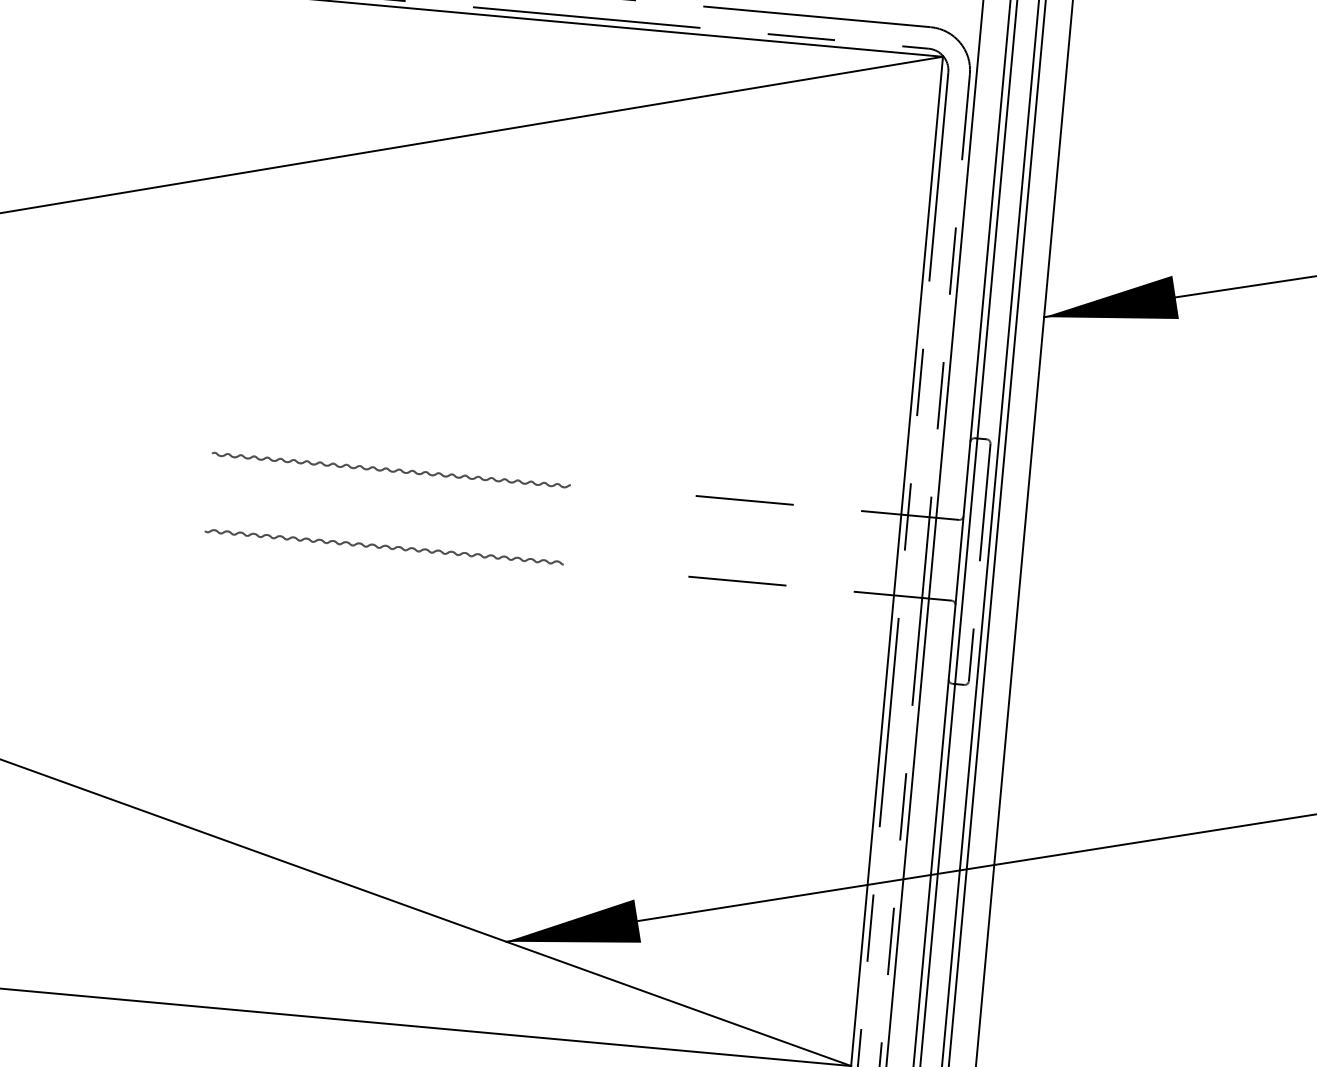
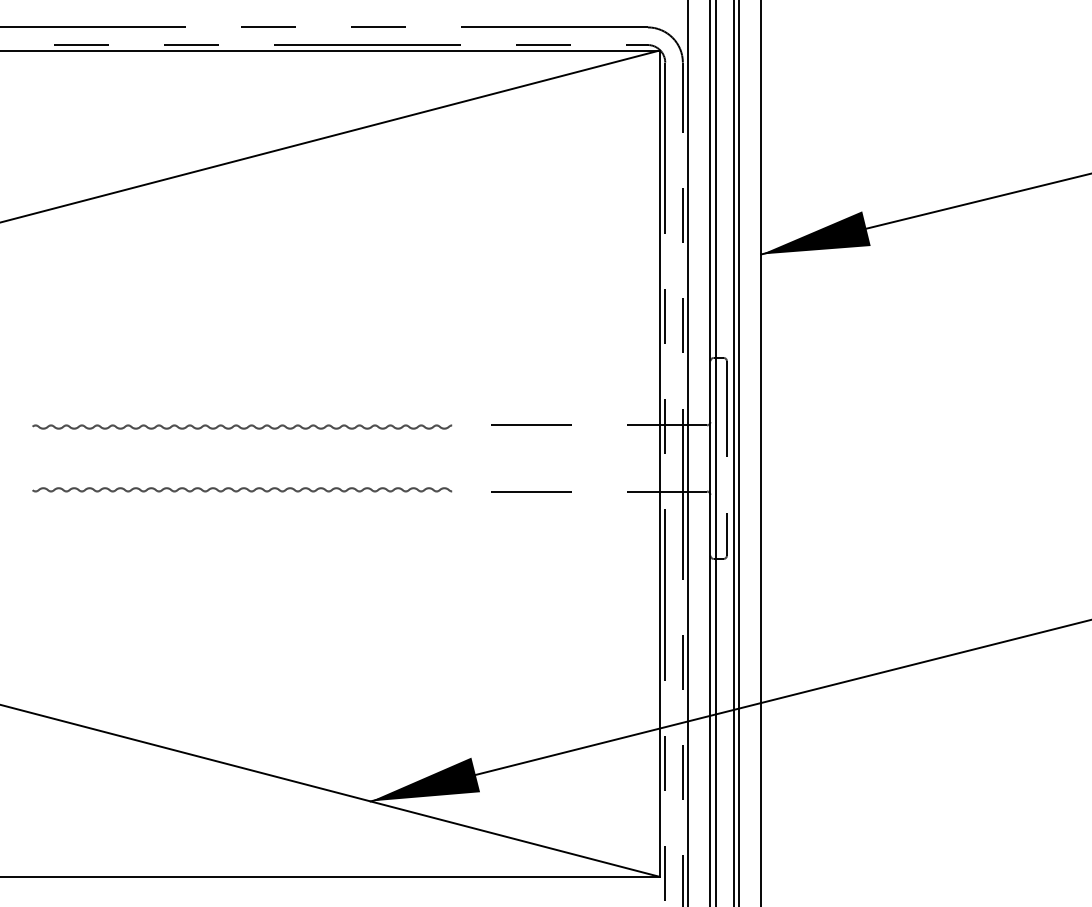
part: (391, 469) -> (242, 426), size x1.43
part: (384, 546) -> (242, 489), size x1.43

